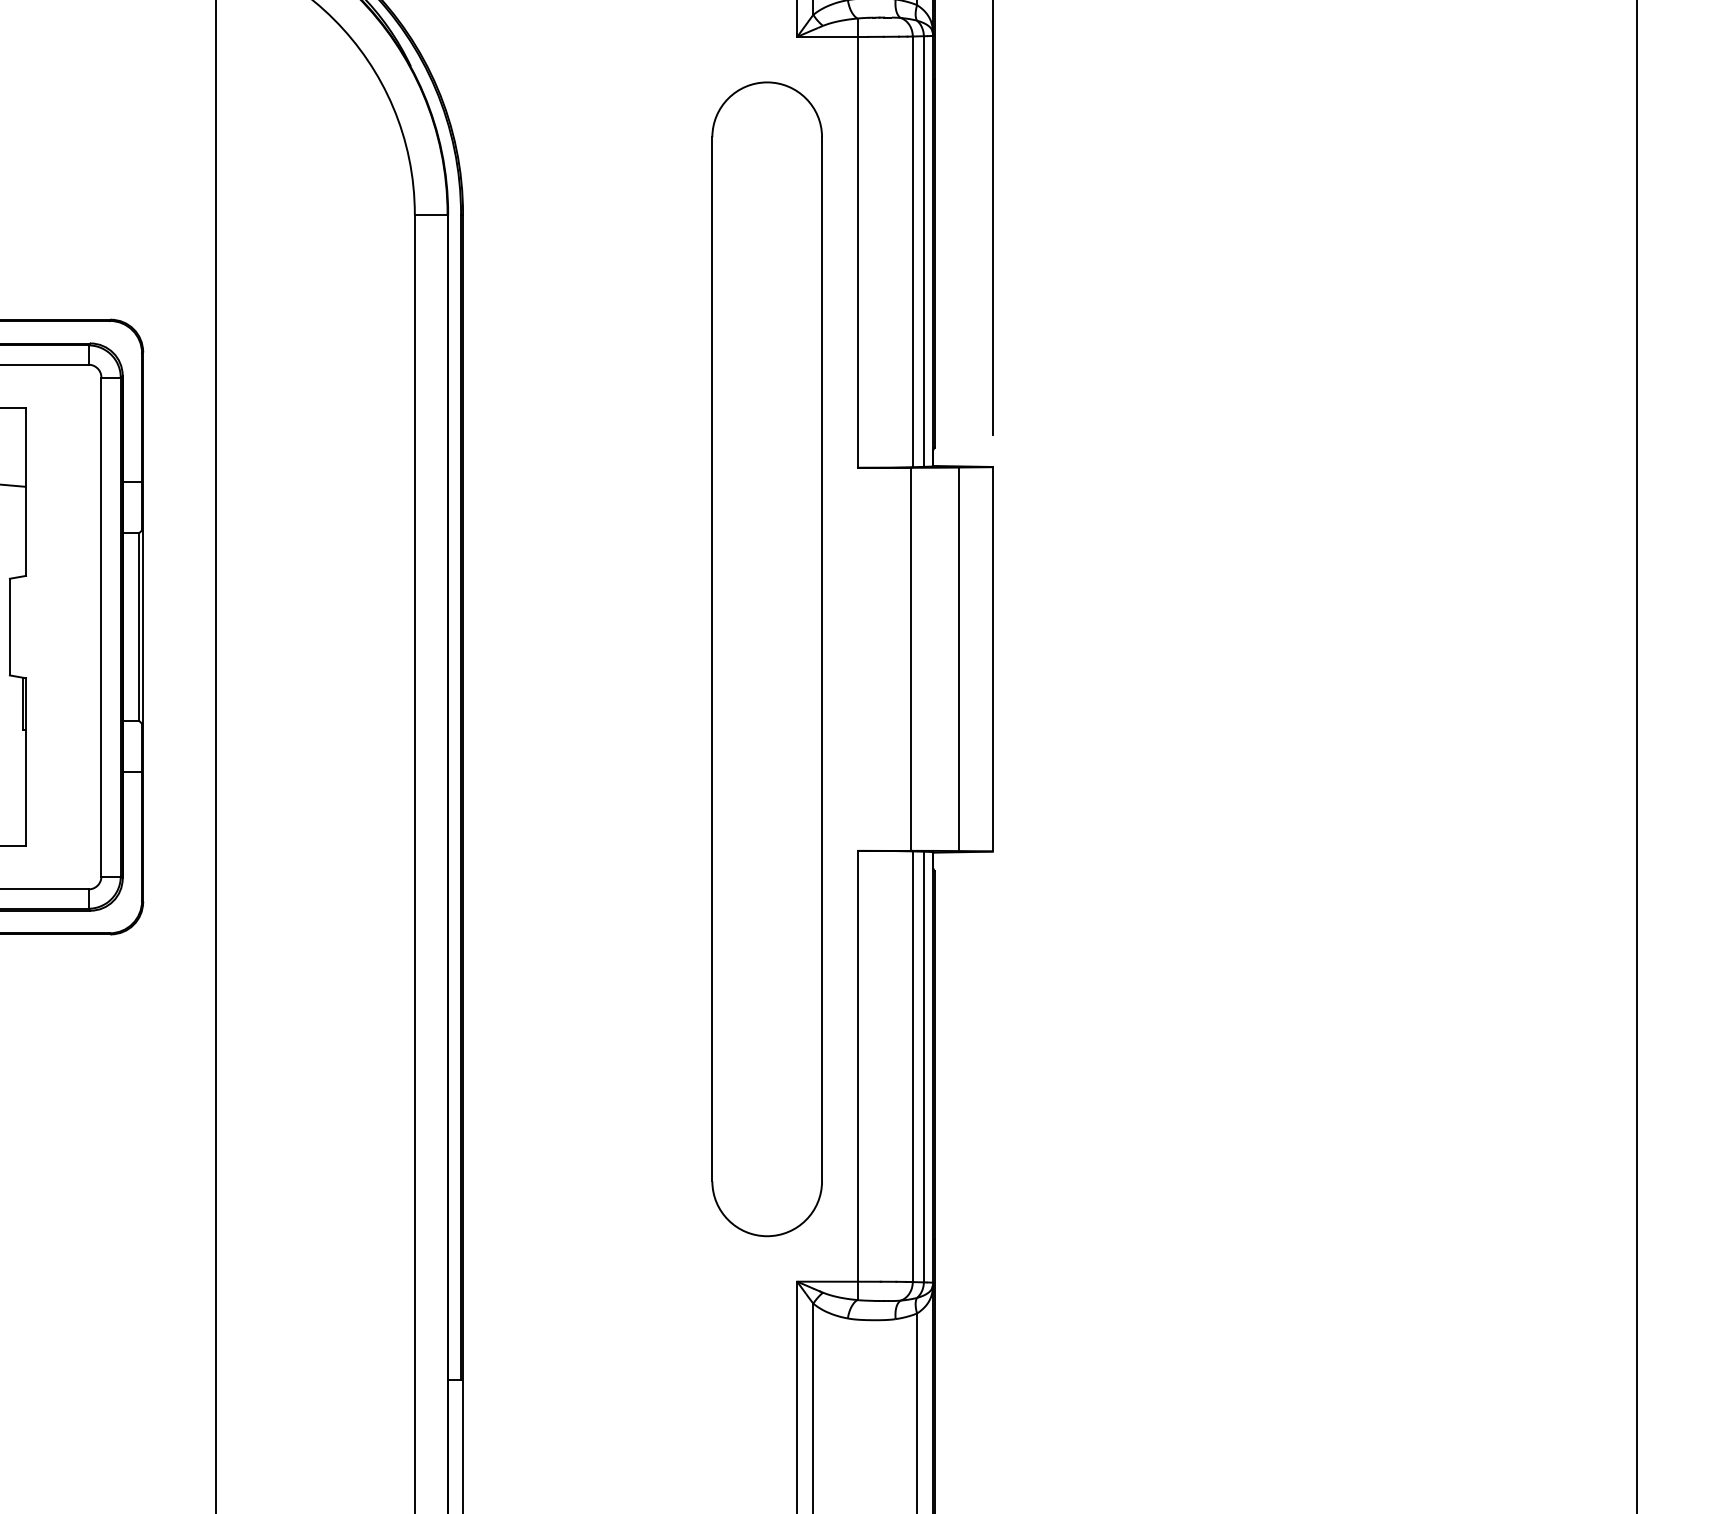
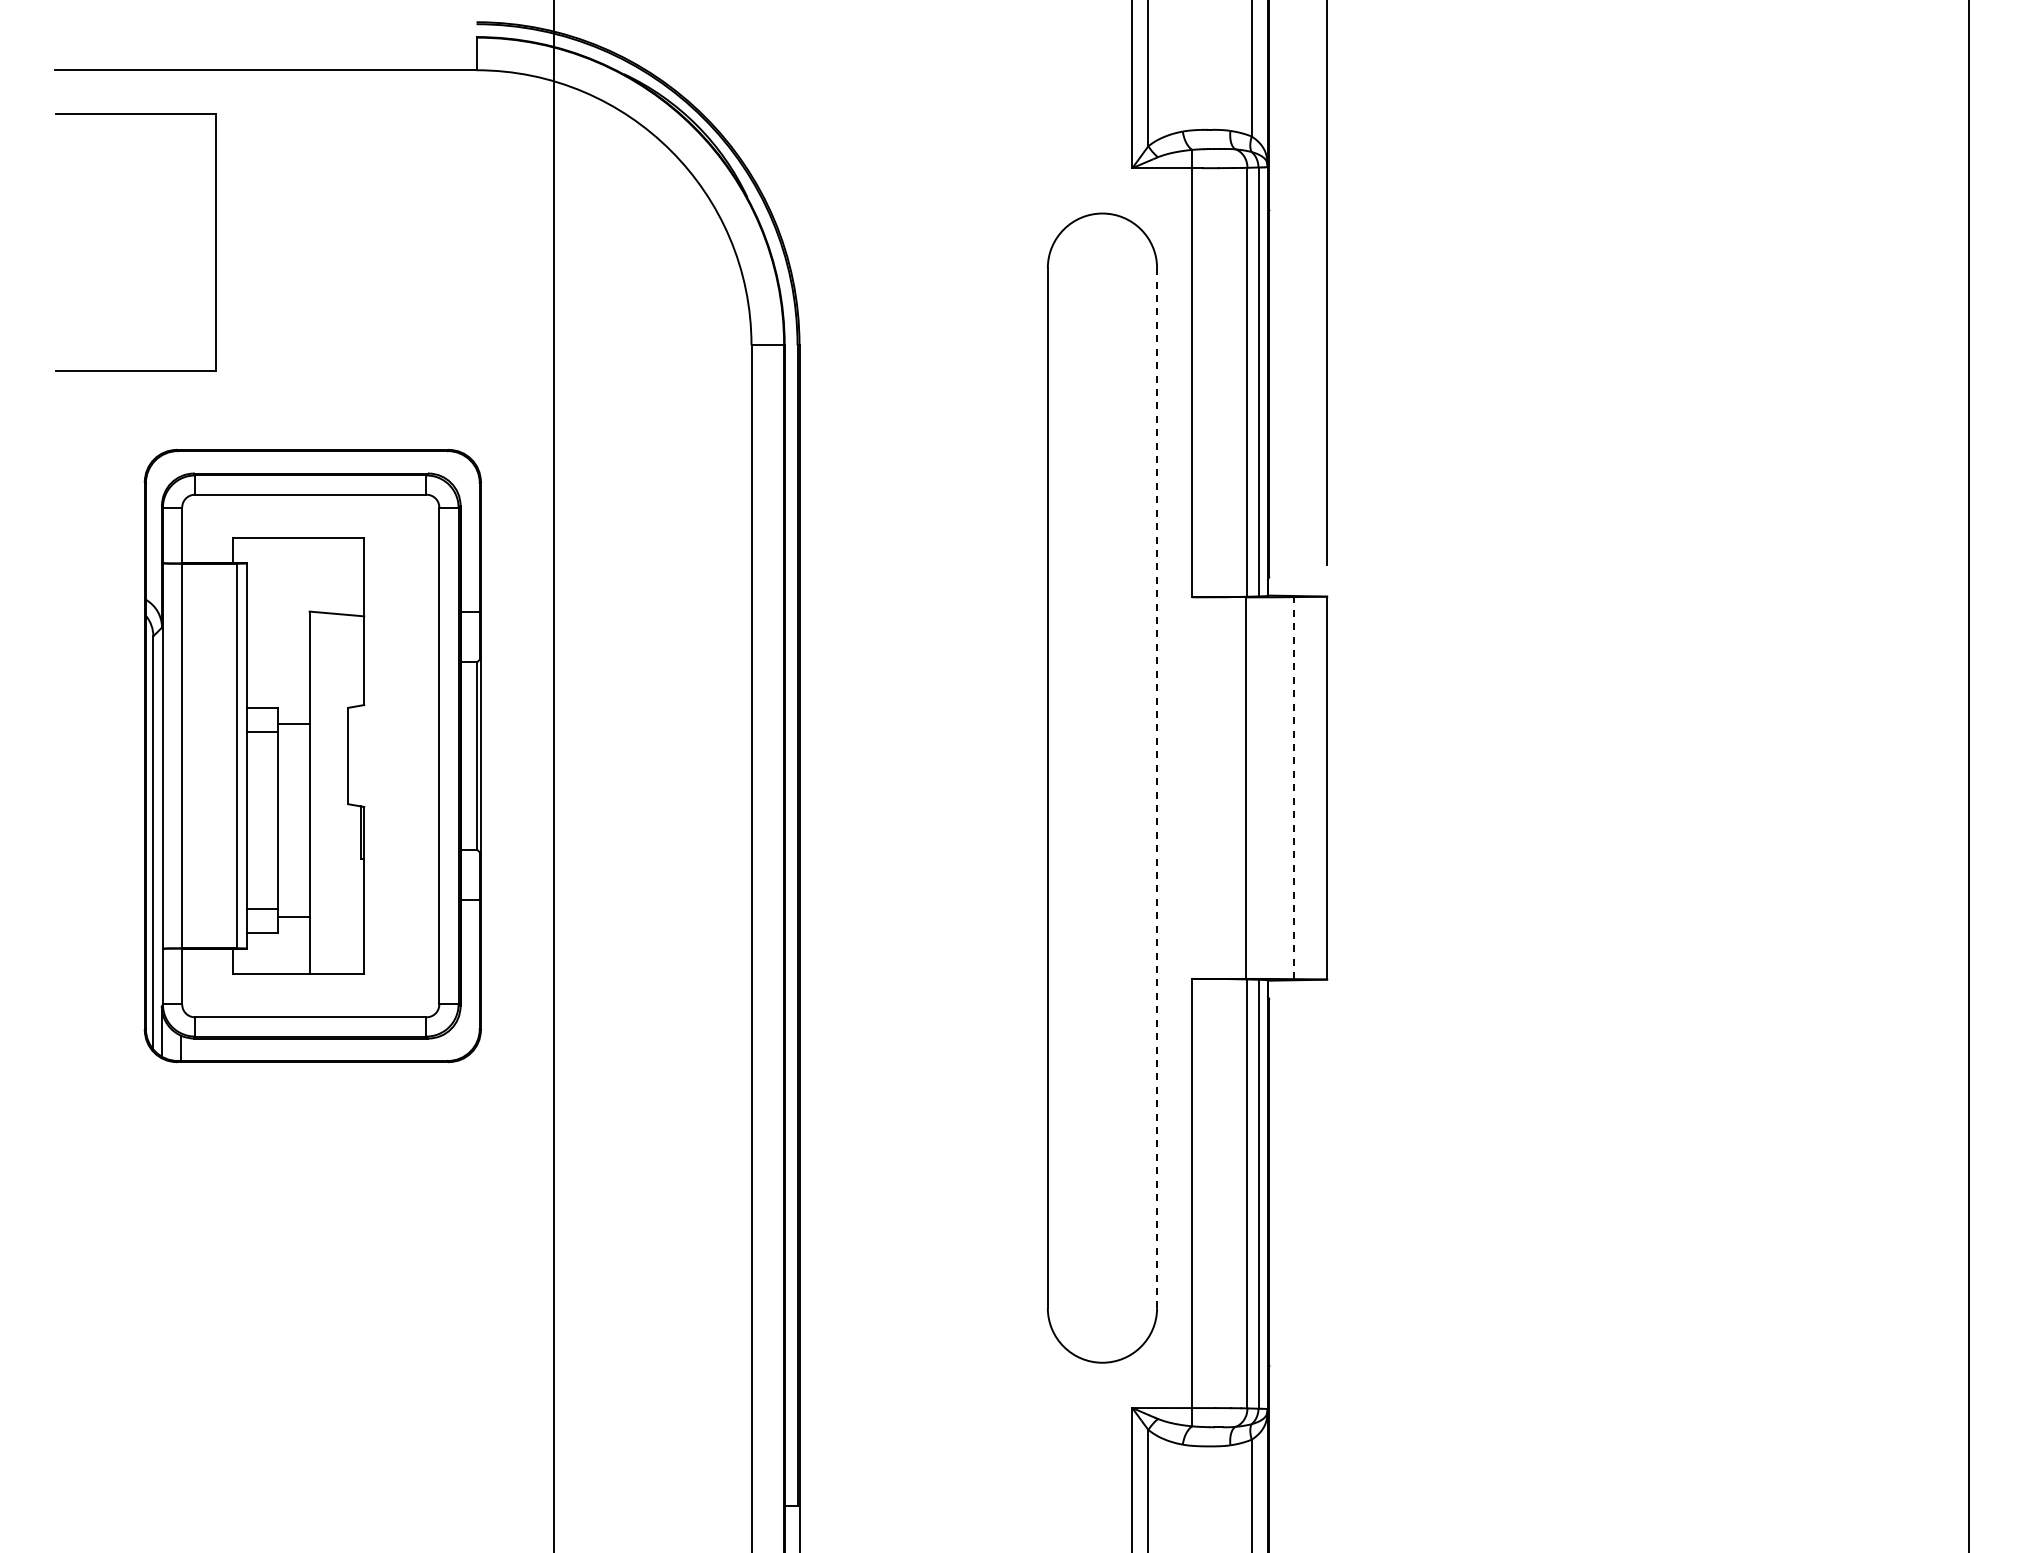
line: (959, 658) -> (1293, 787), solid -> dashed
line: (822, 659) -> (1157, 788), solid -> dashed

